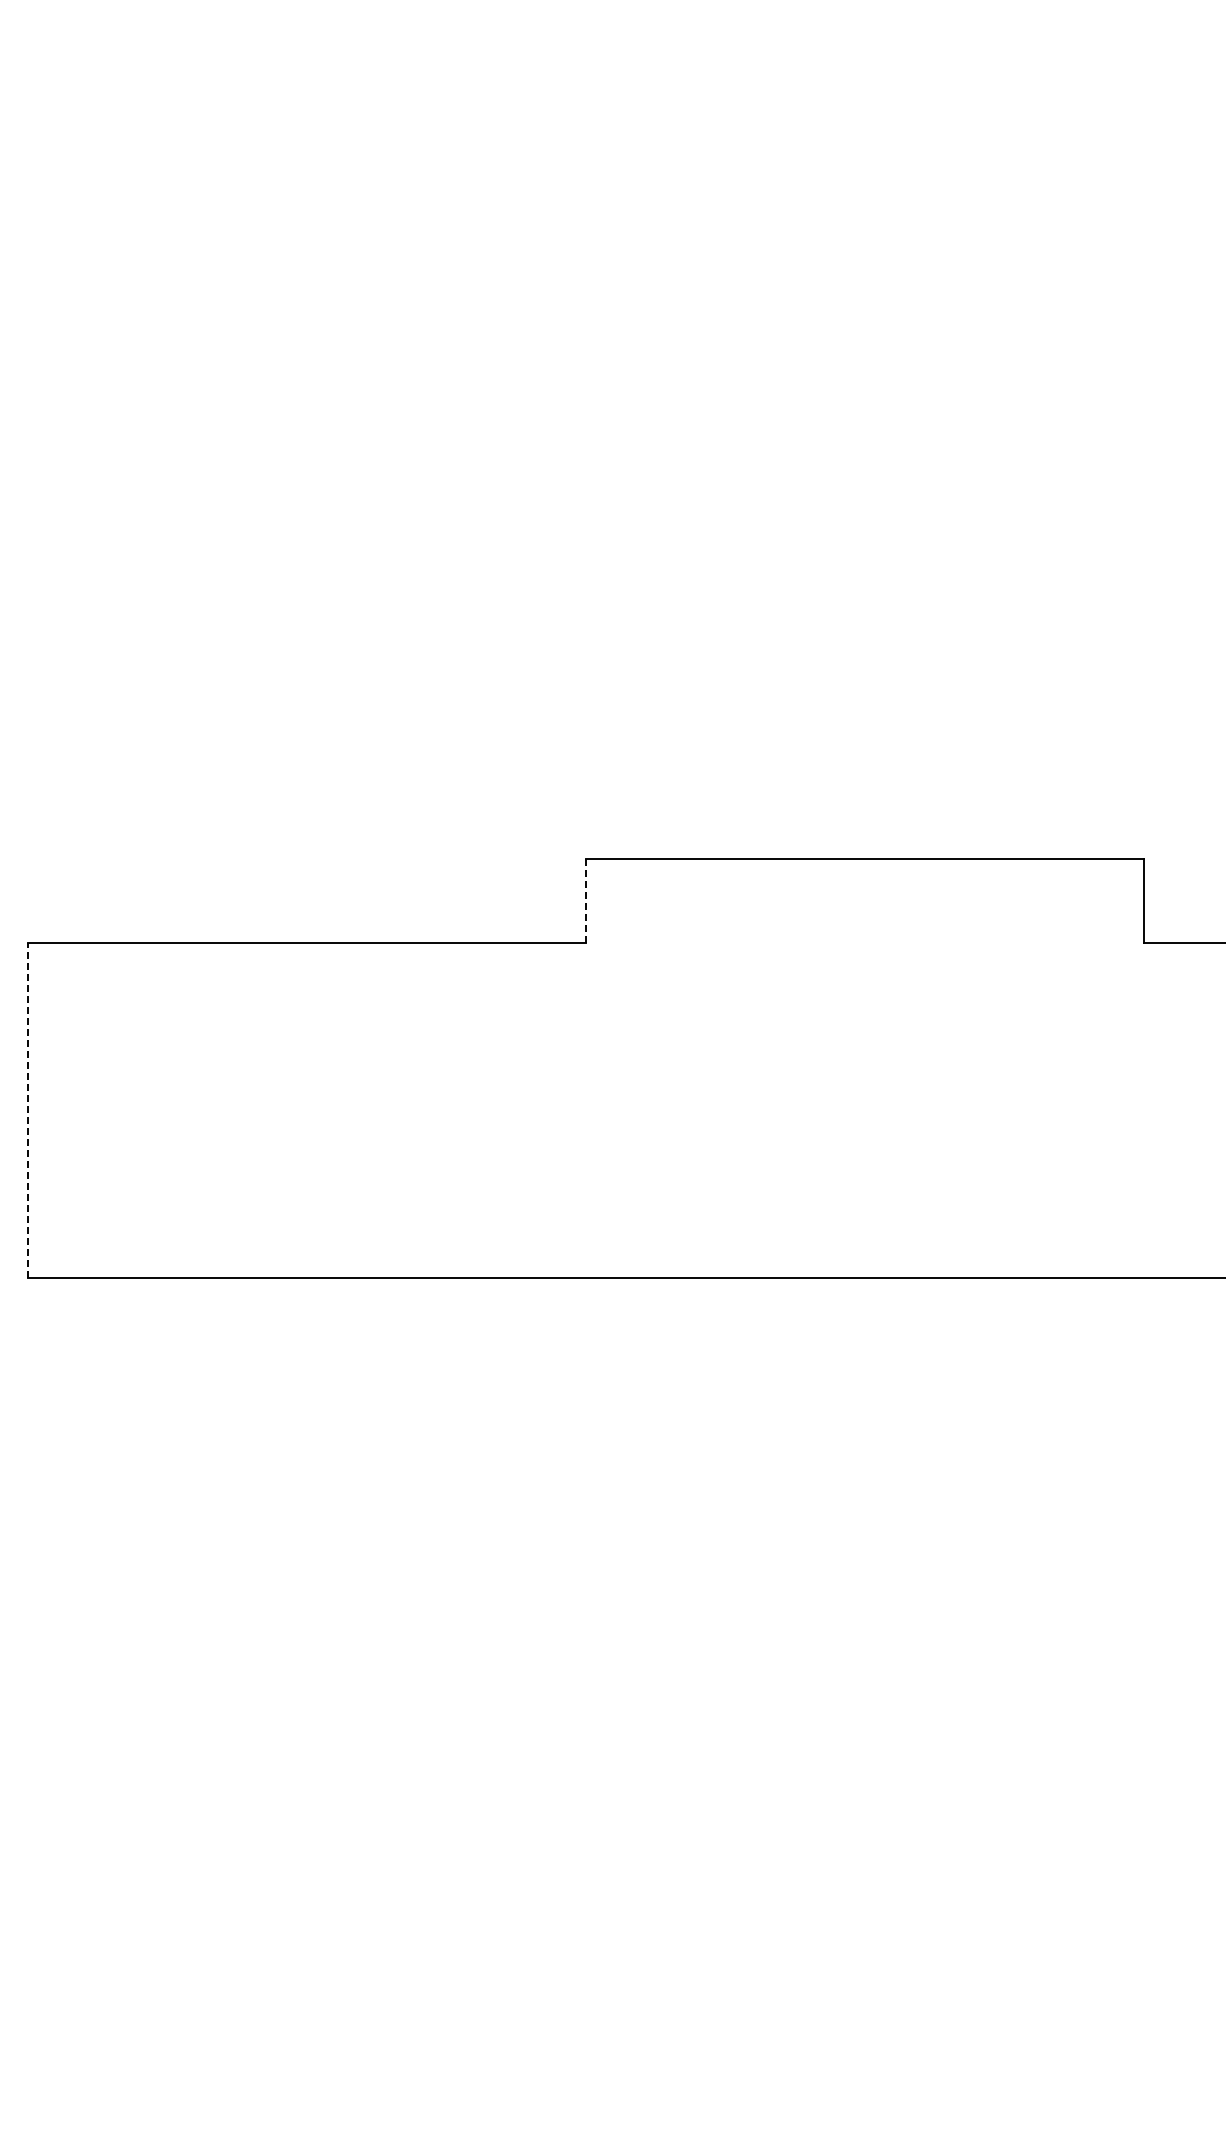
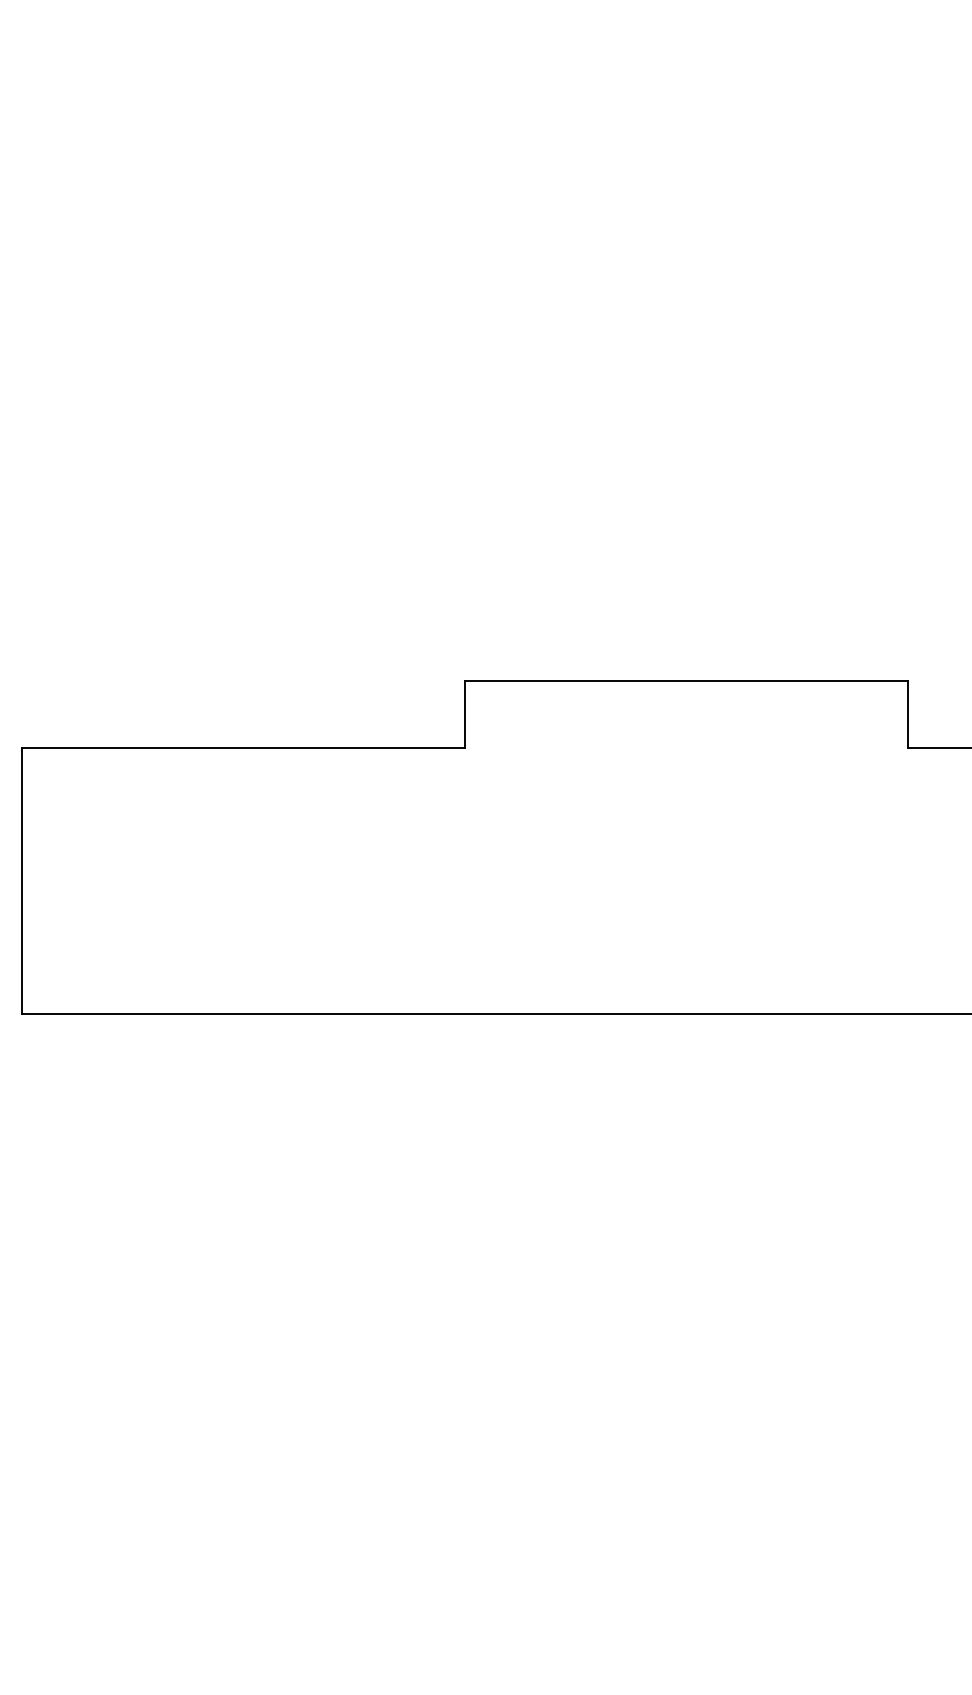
line: (586, 900) -> (464, 714), dashed -> solid
line: (27, 1110) -> (21, 880), dashed -> solid

